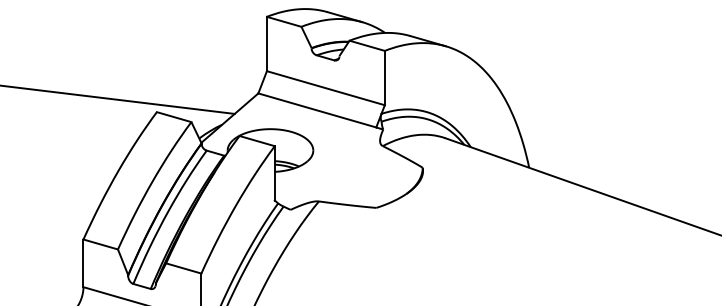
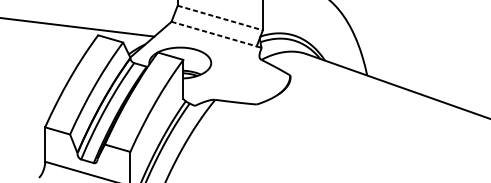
line: (326, 88) -> (220, 18), solid -> dashed
line: (317, 110) -> (214, 34), solid -> dashed

